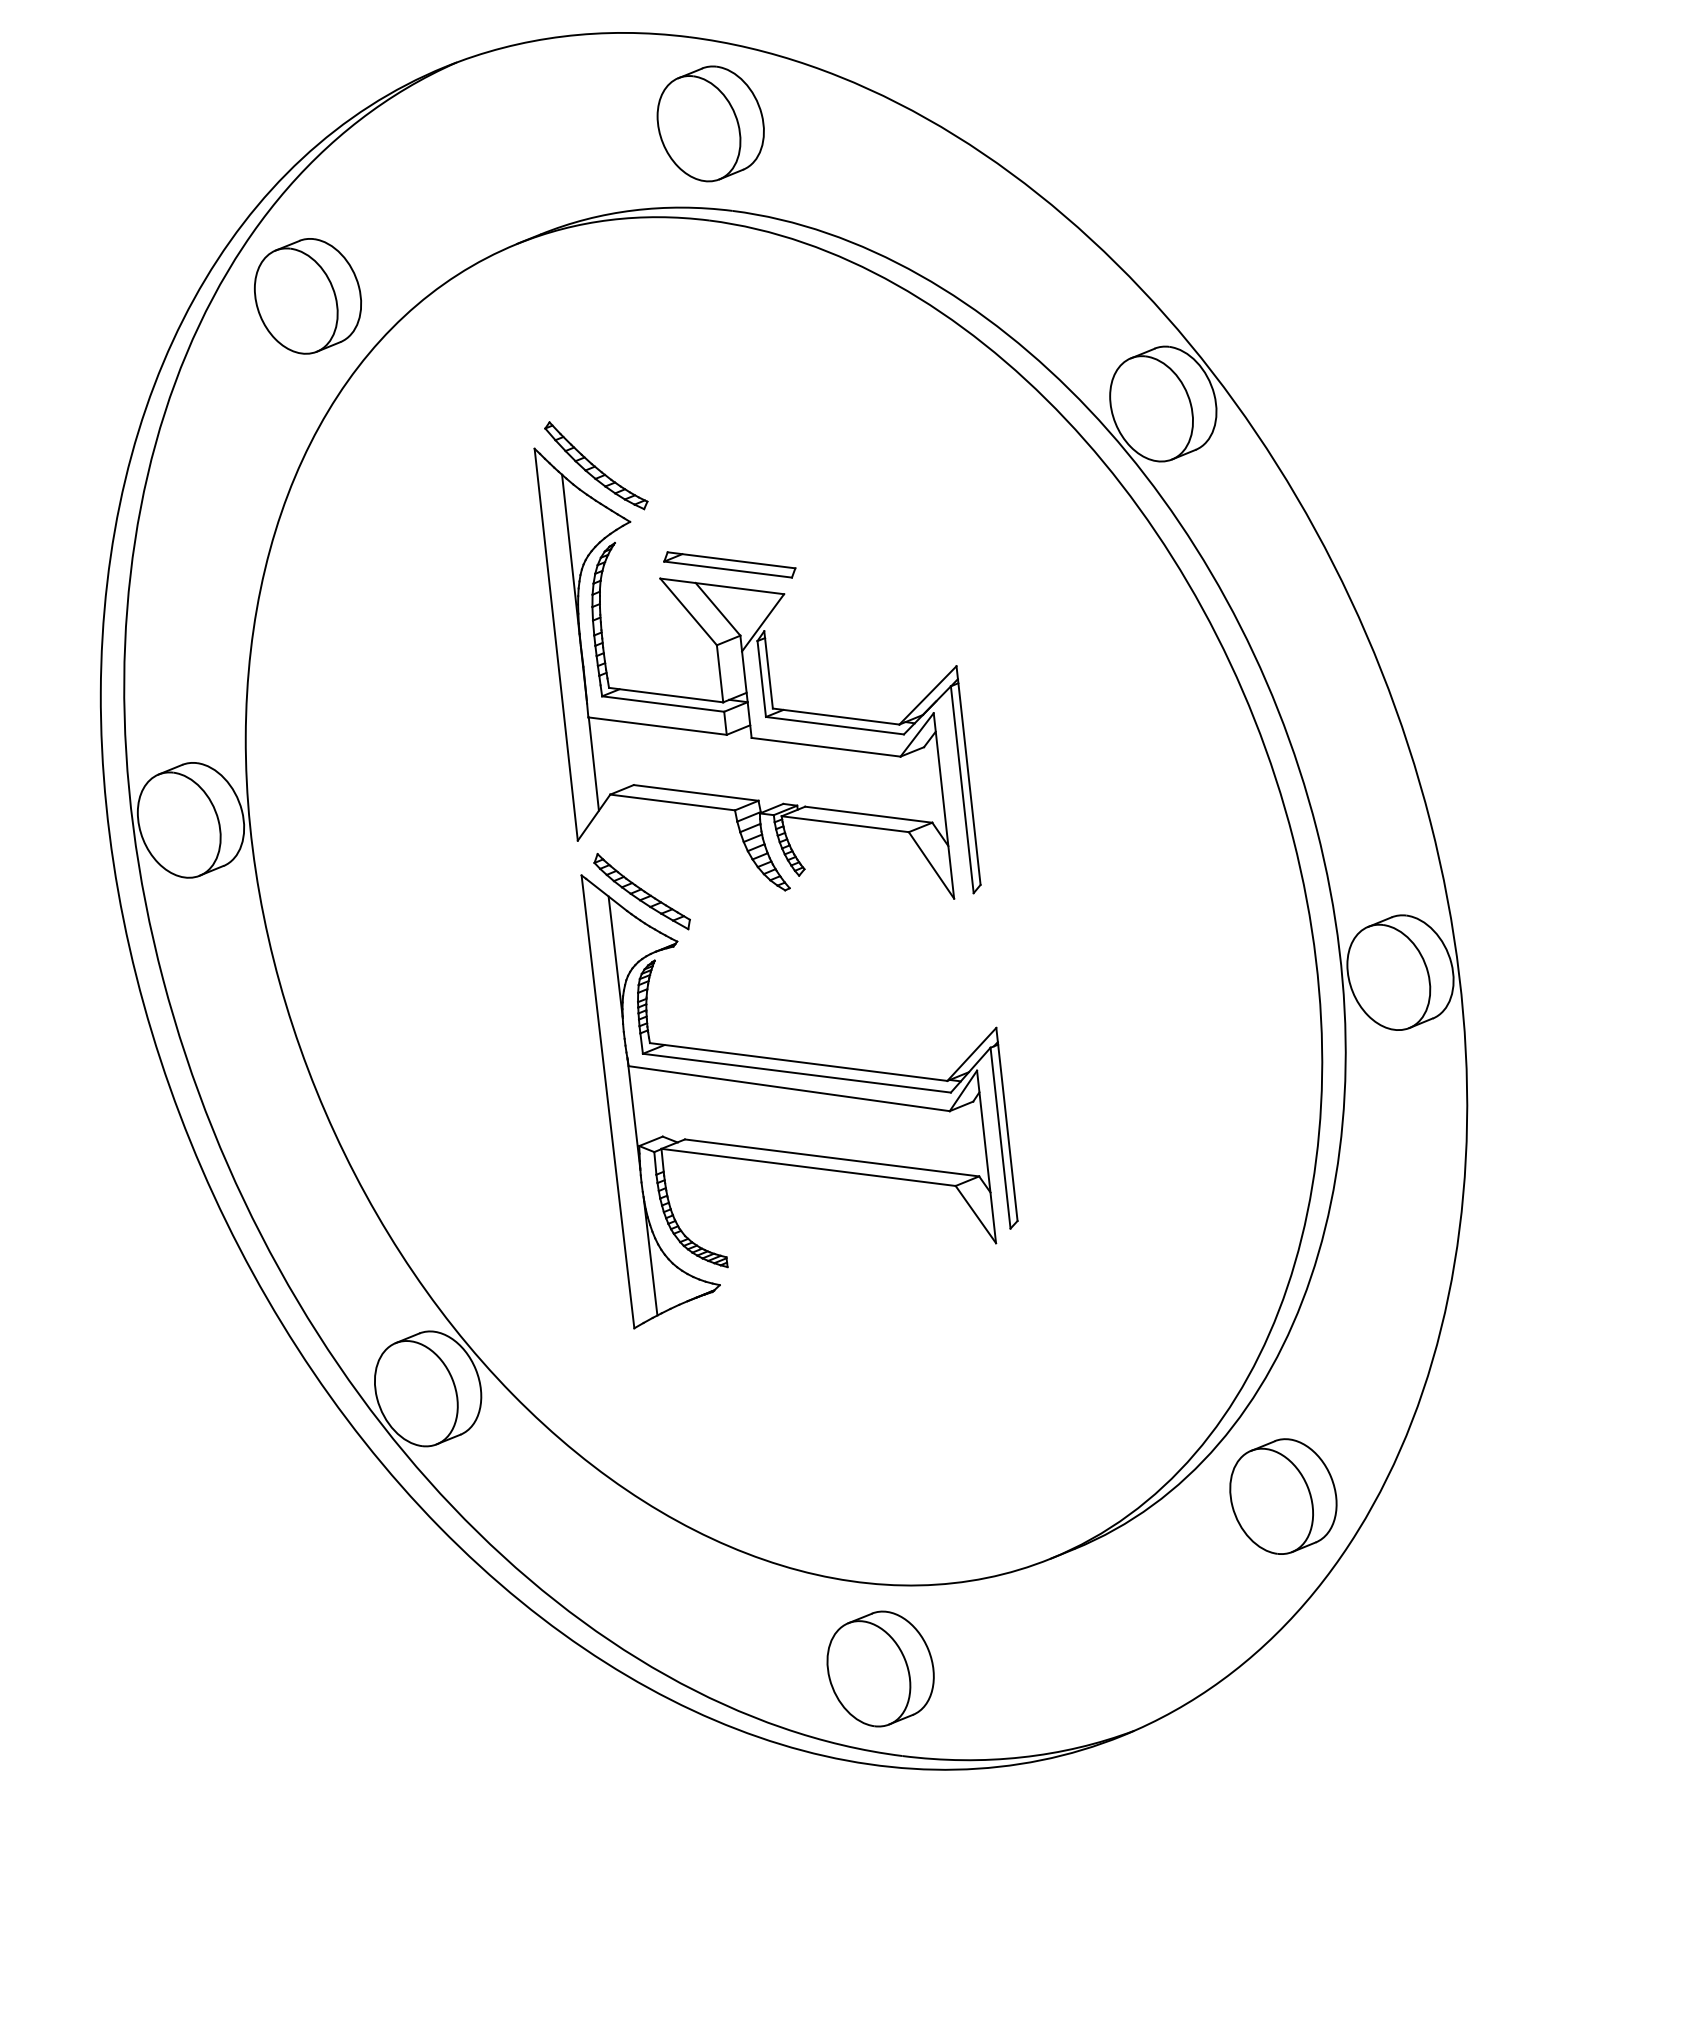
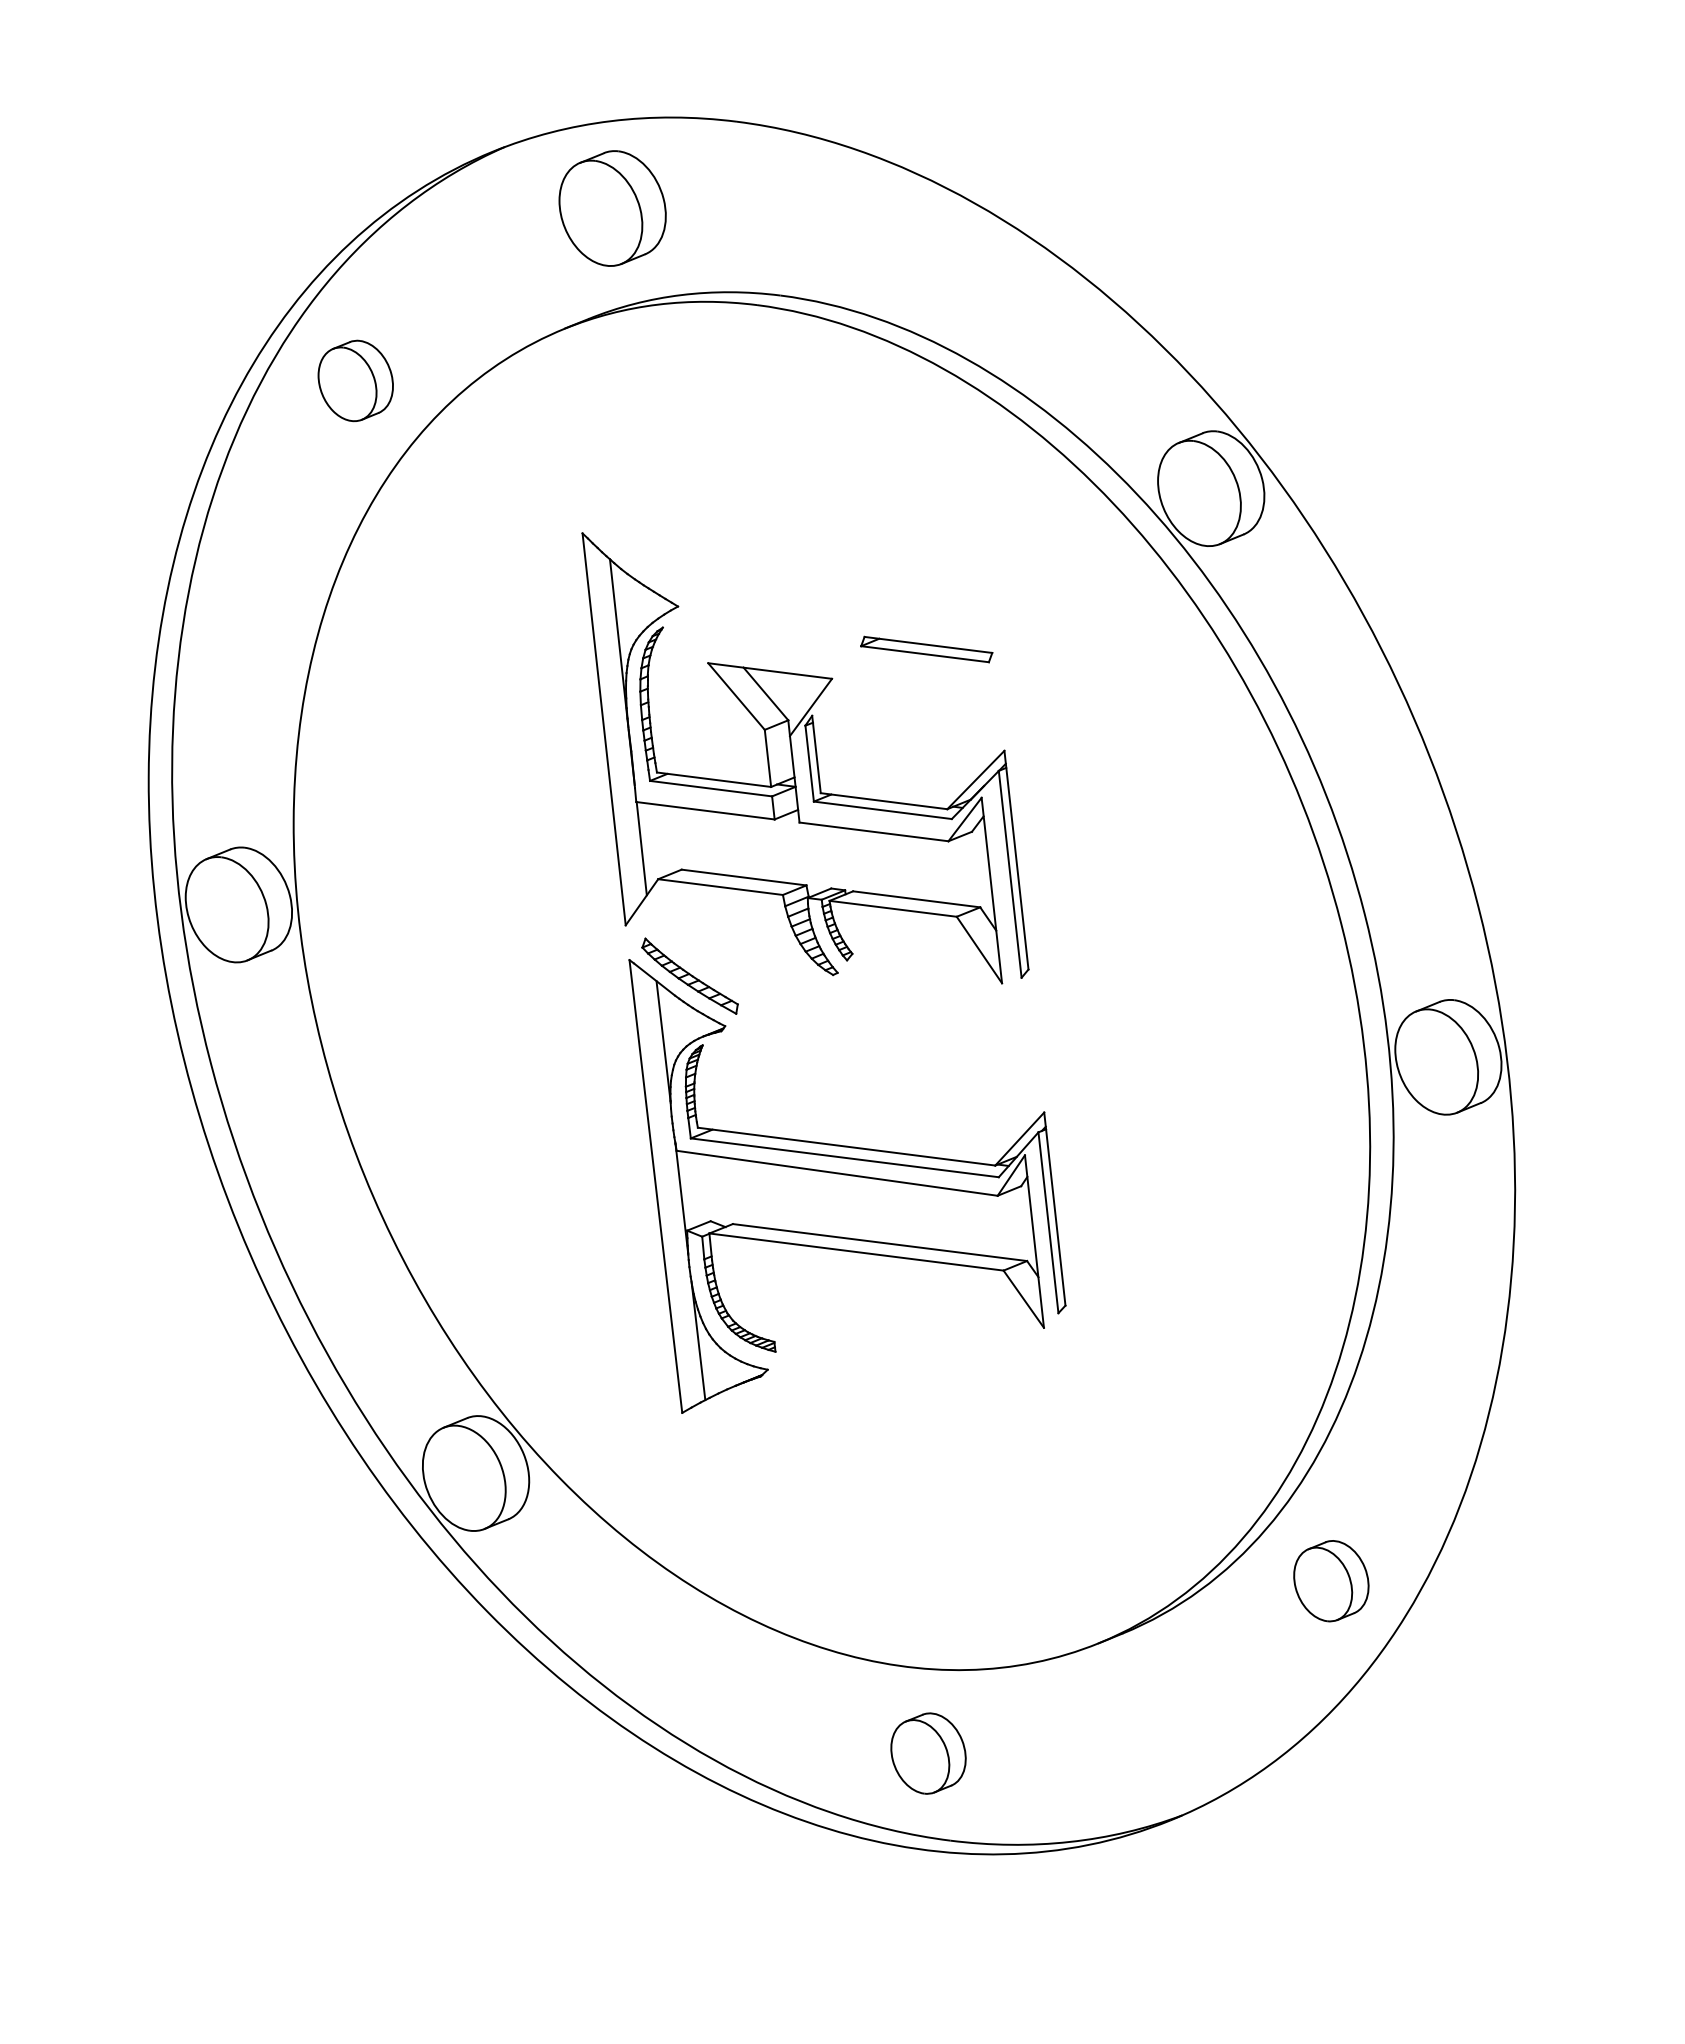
part: (710, 123) -> (612, 208), moved
part: (307, 295) -> (355, 380), size x0.7
part: (596, 464) -> (644, 549), removed
part: (729, 564) -> (926, 649), moved
part: (1283, 1495) -> (1331, 1580), size x0.7
part: (880, 1668) -> (928, 1753), size x0.7

